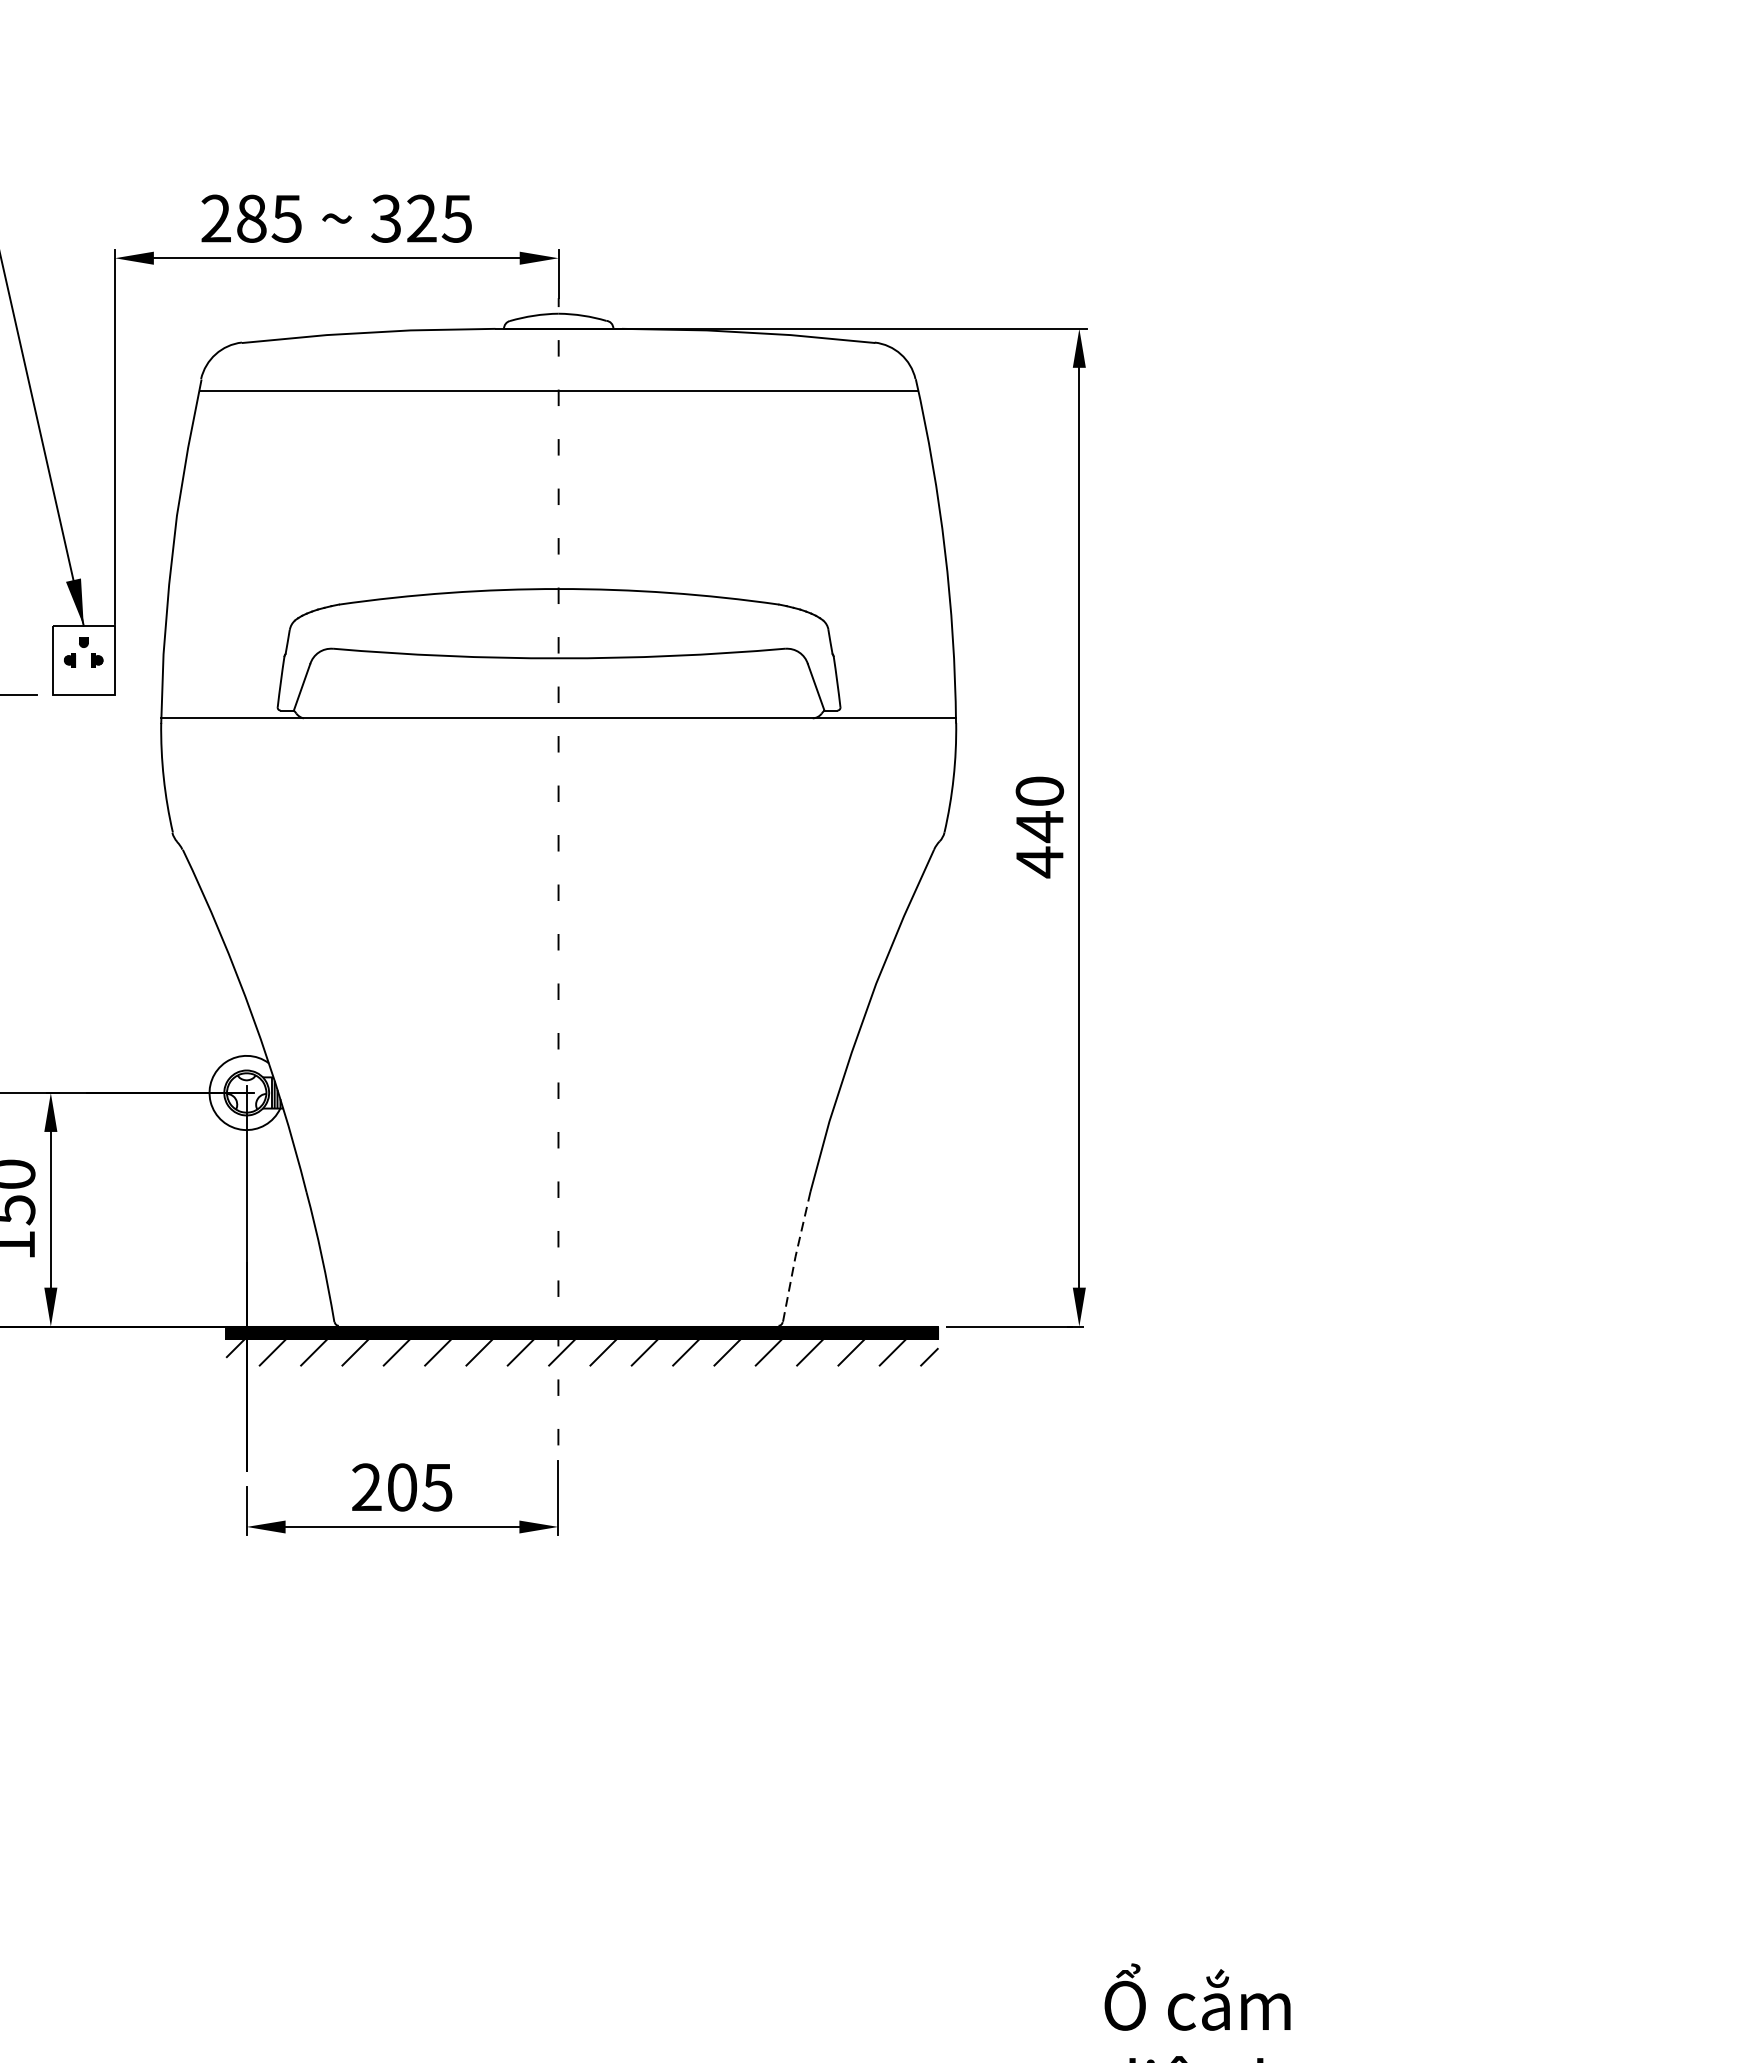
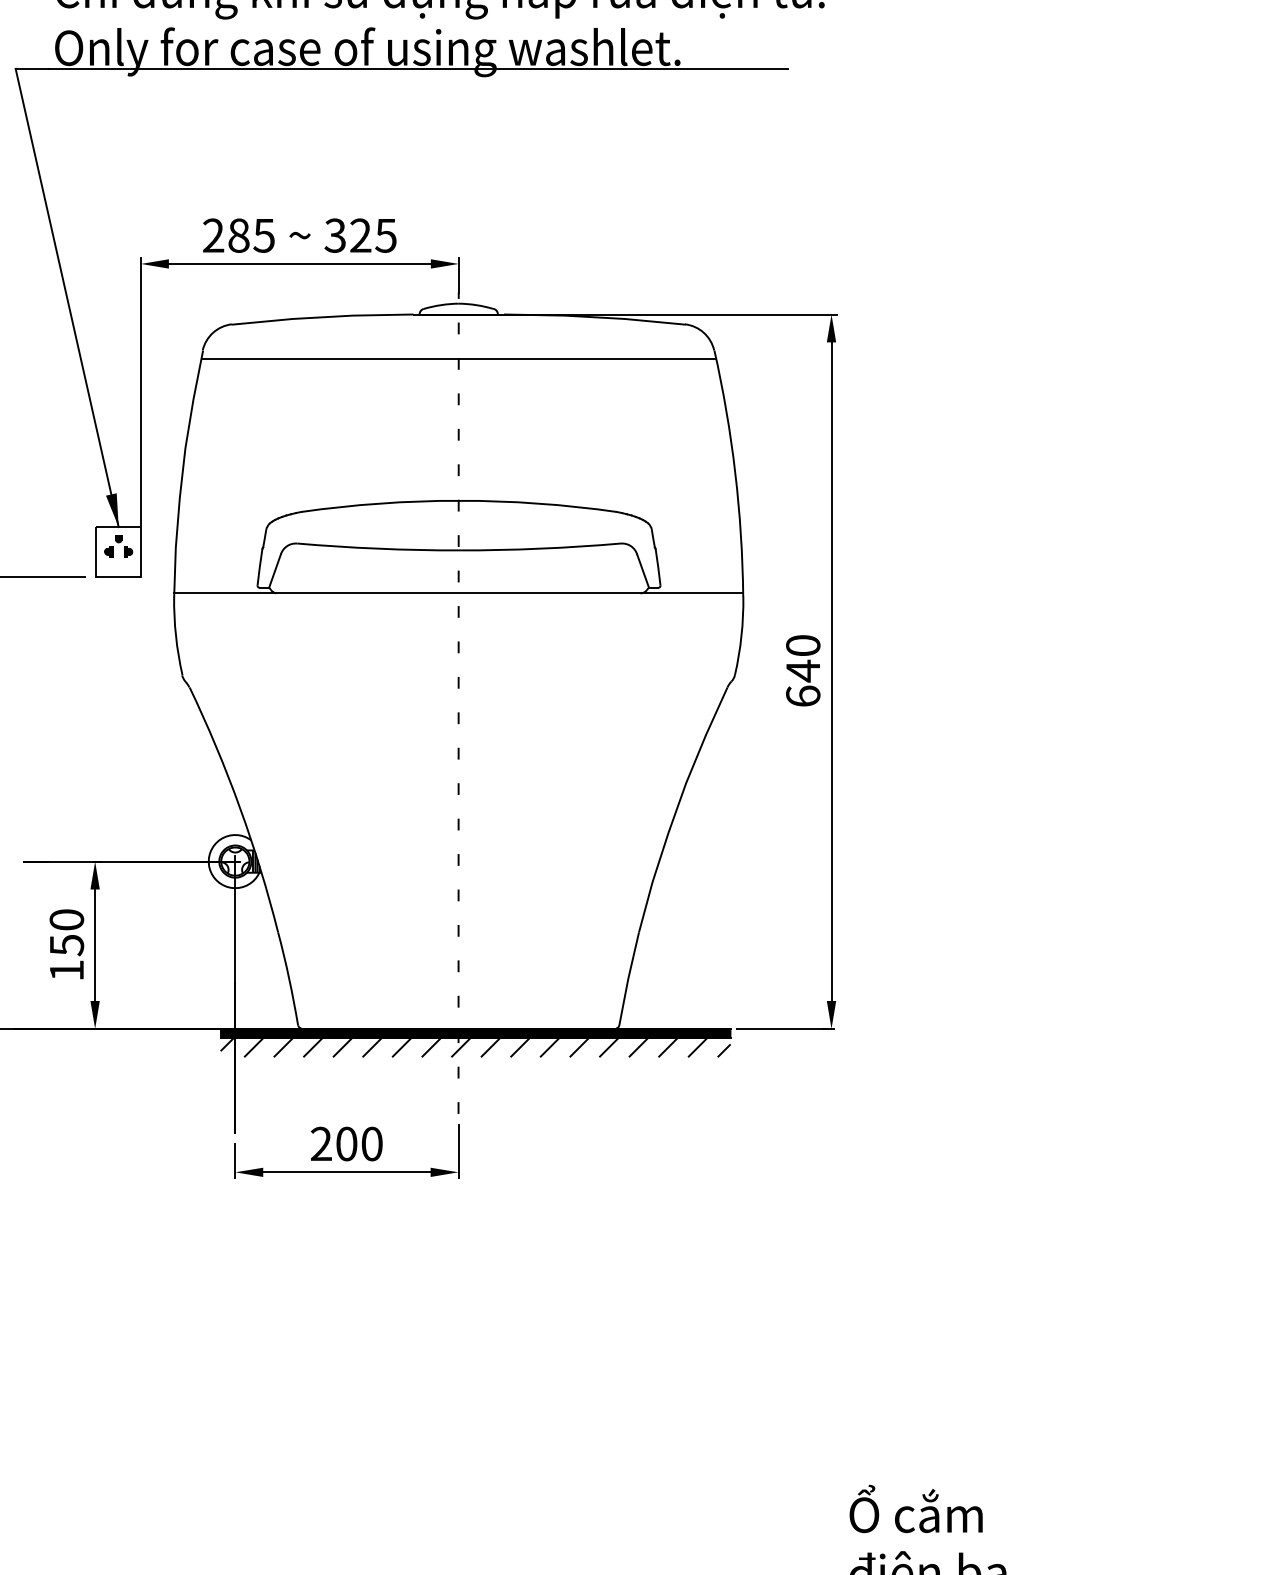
text: (1040, 862) -> (803, 696), 440 -> 640
line: (795, 1257) -> (628, 979), dashed -> solid
text: (436, 1486) -> (371, 1143), 205 -> 200

